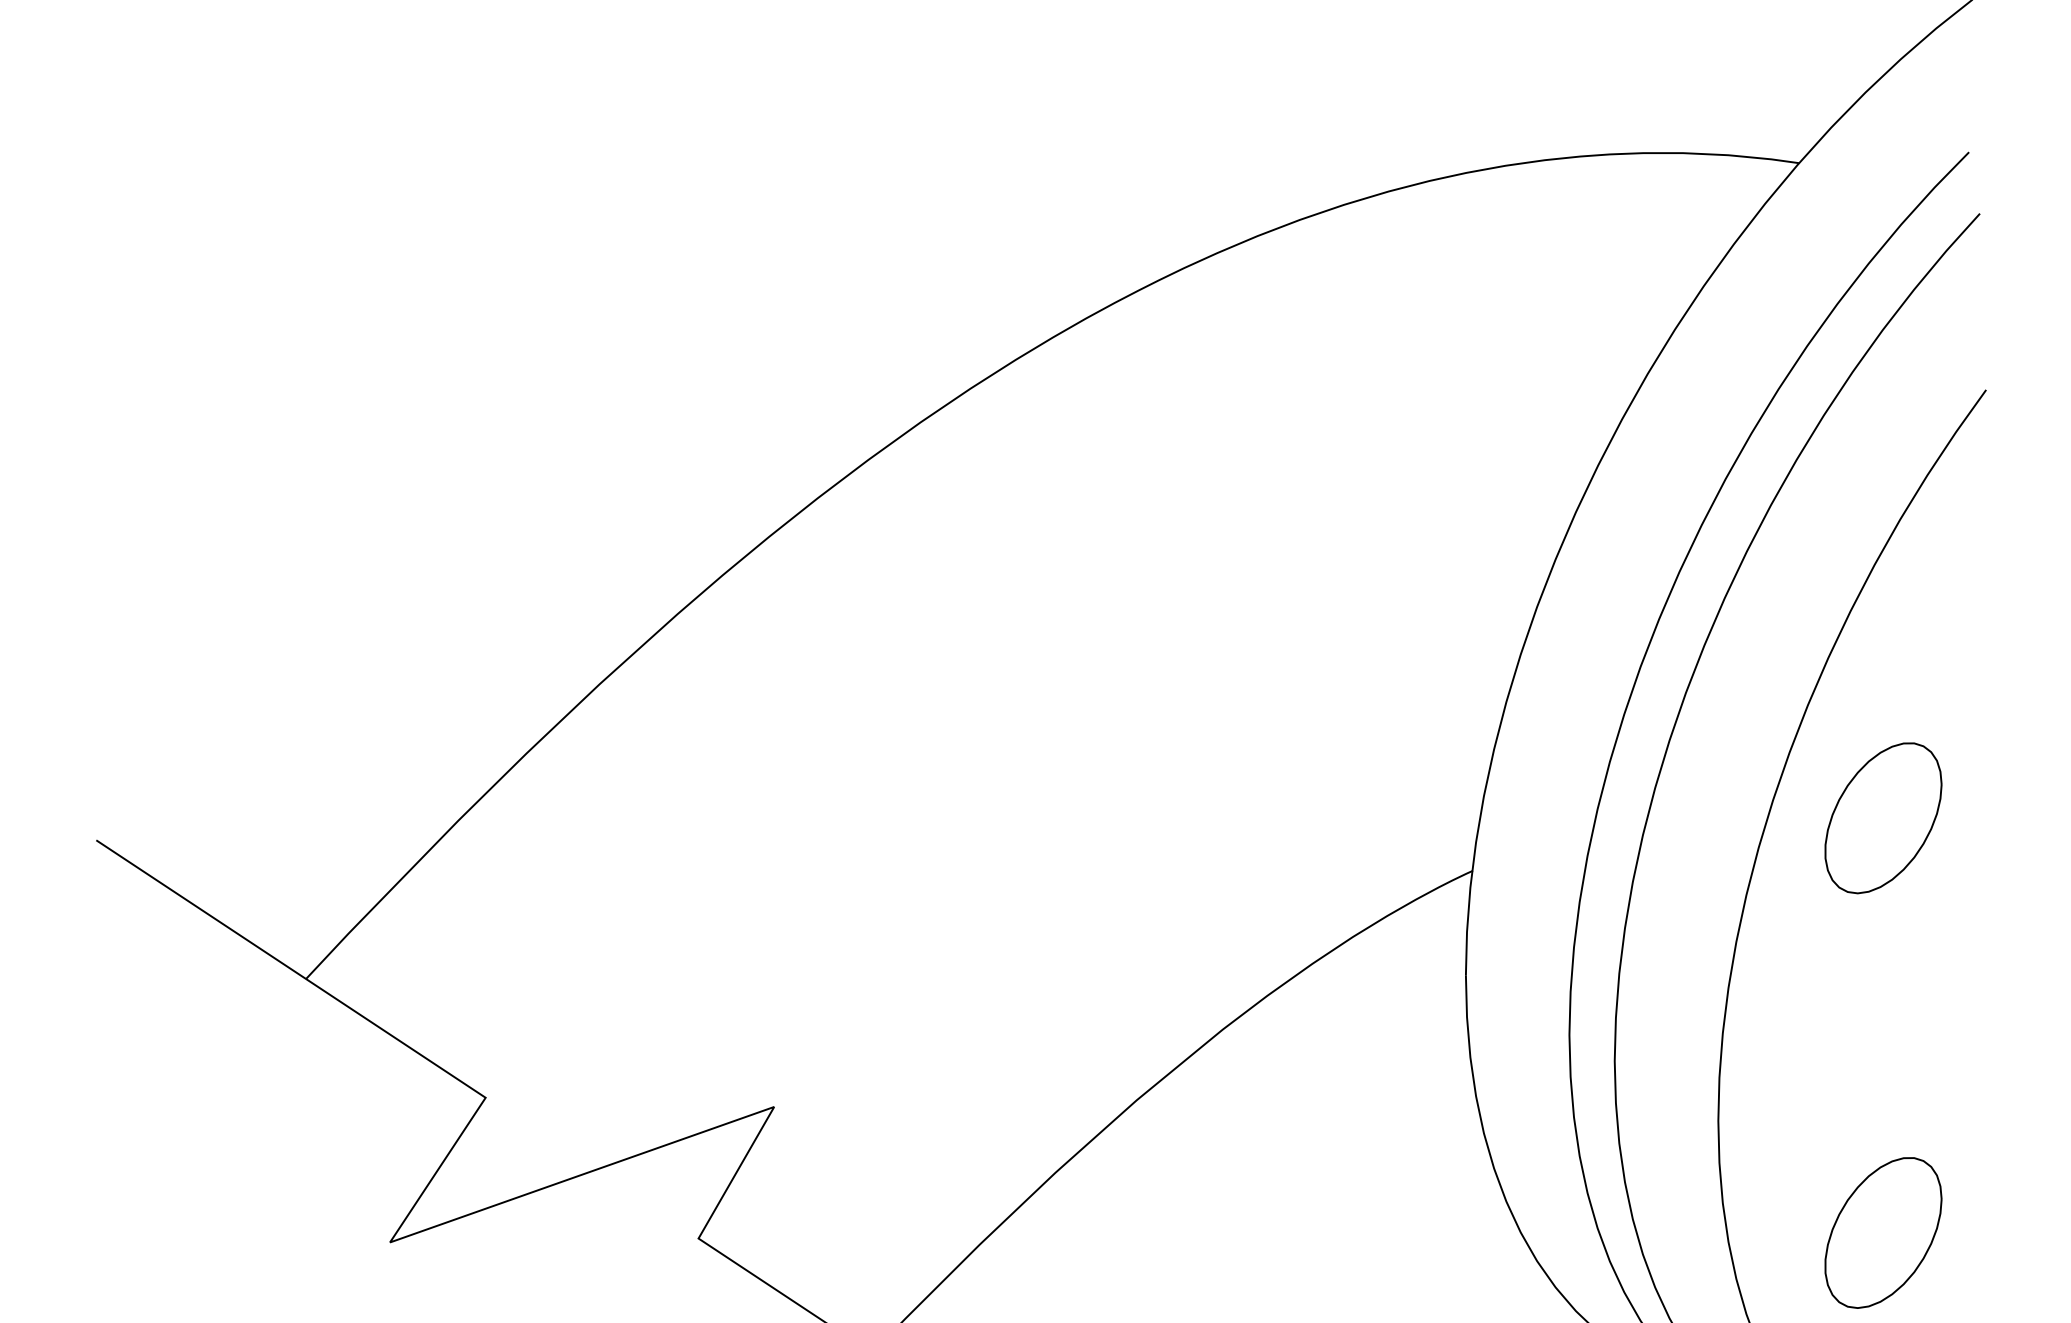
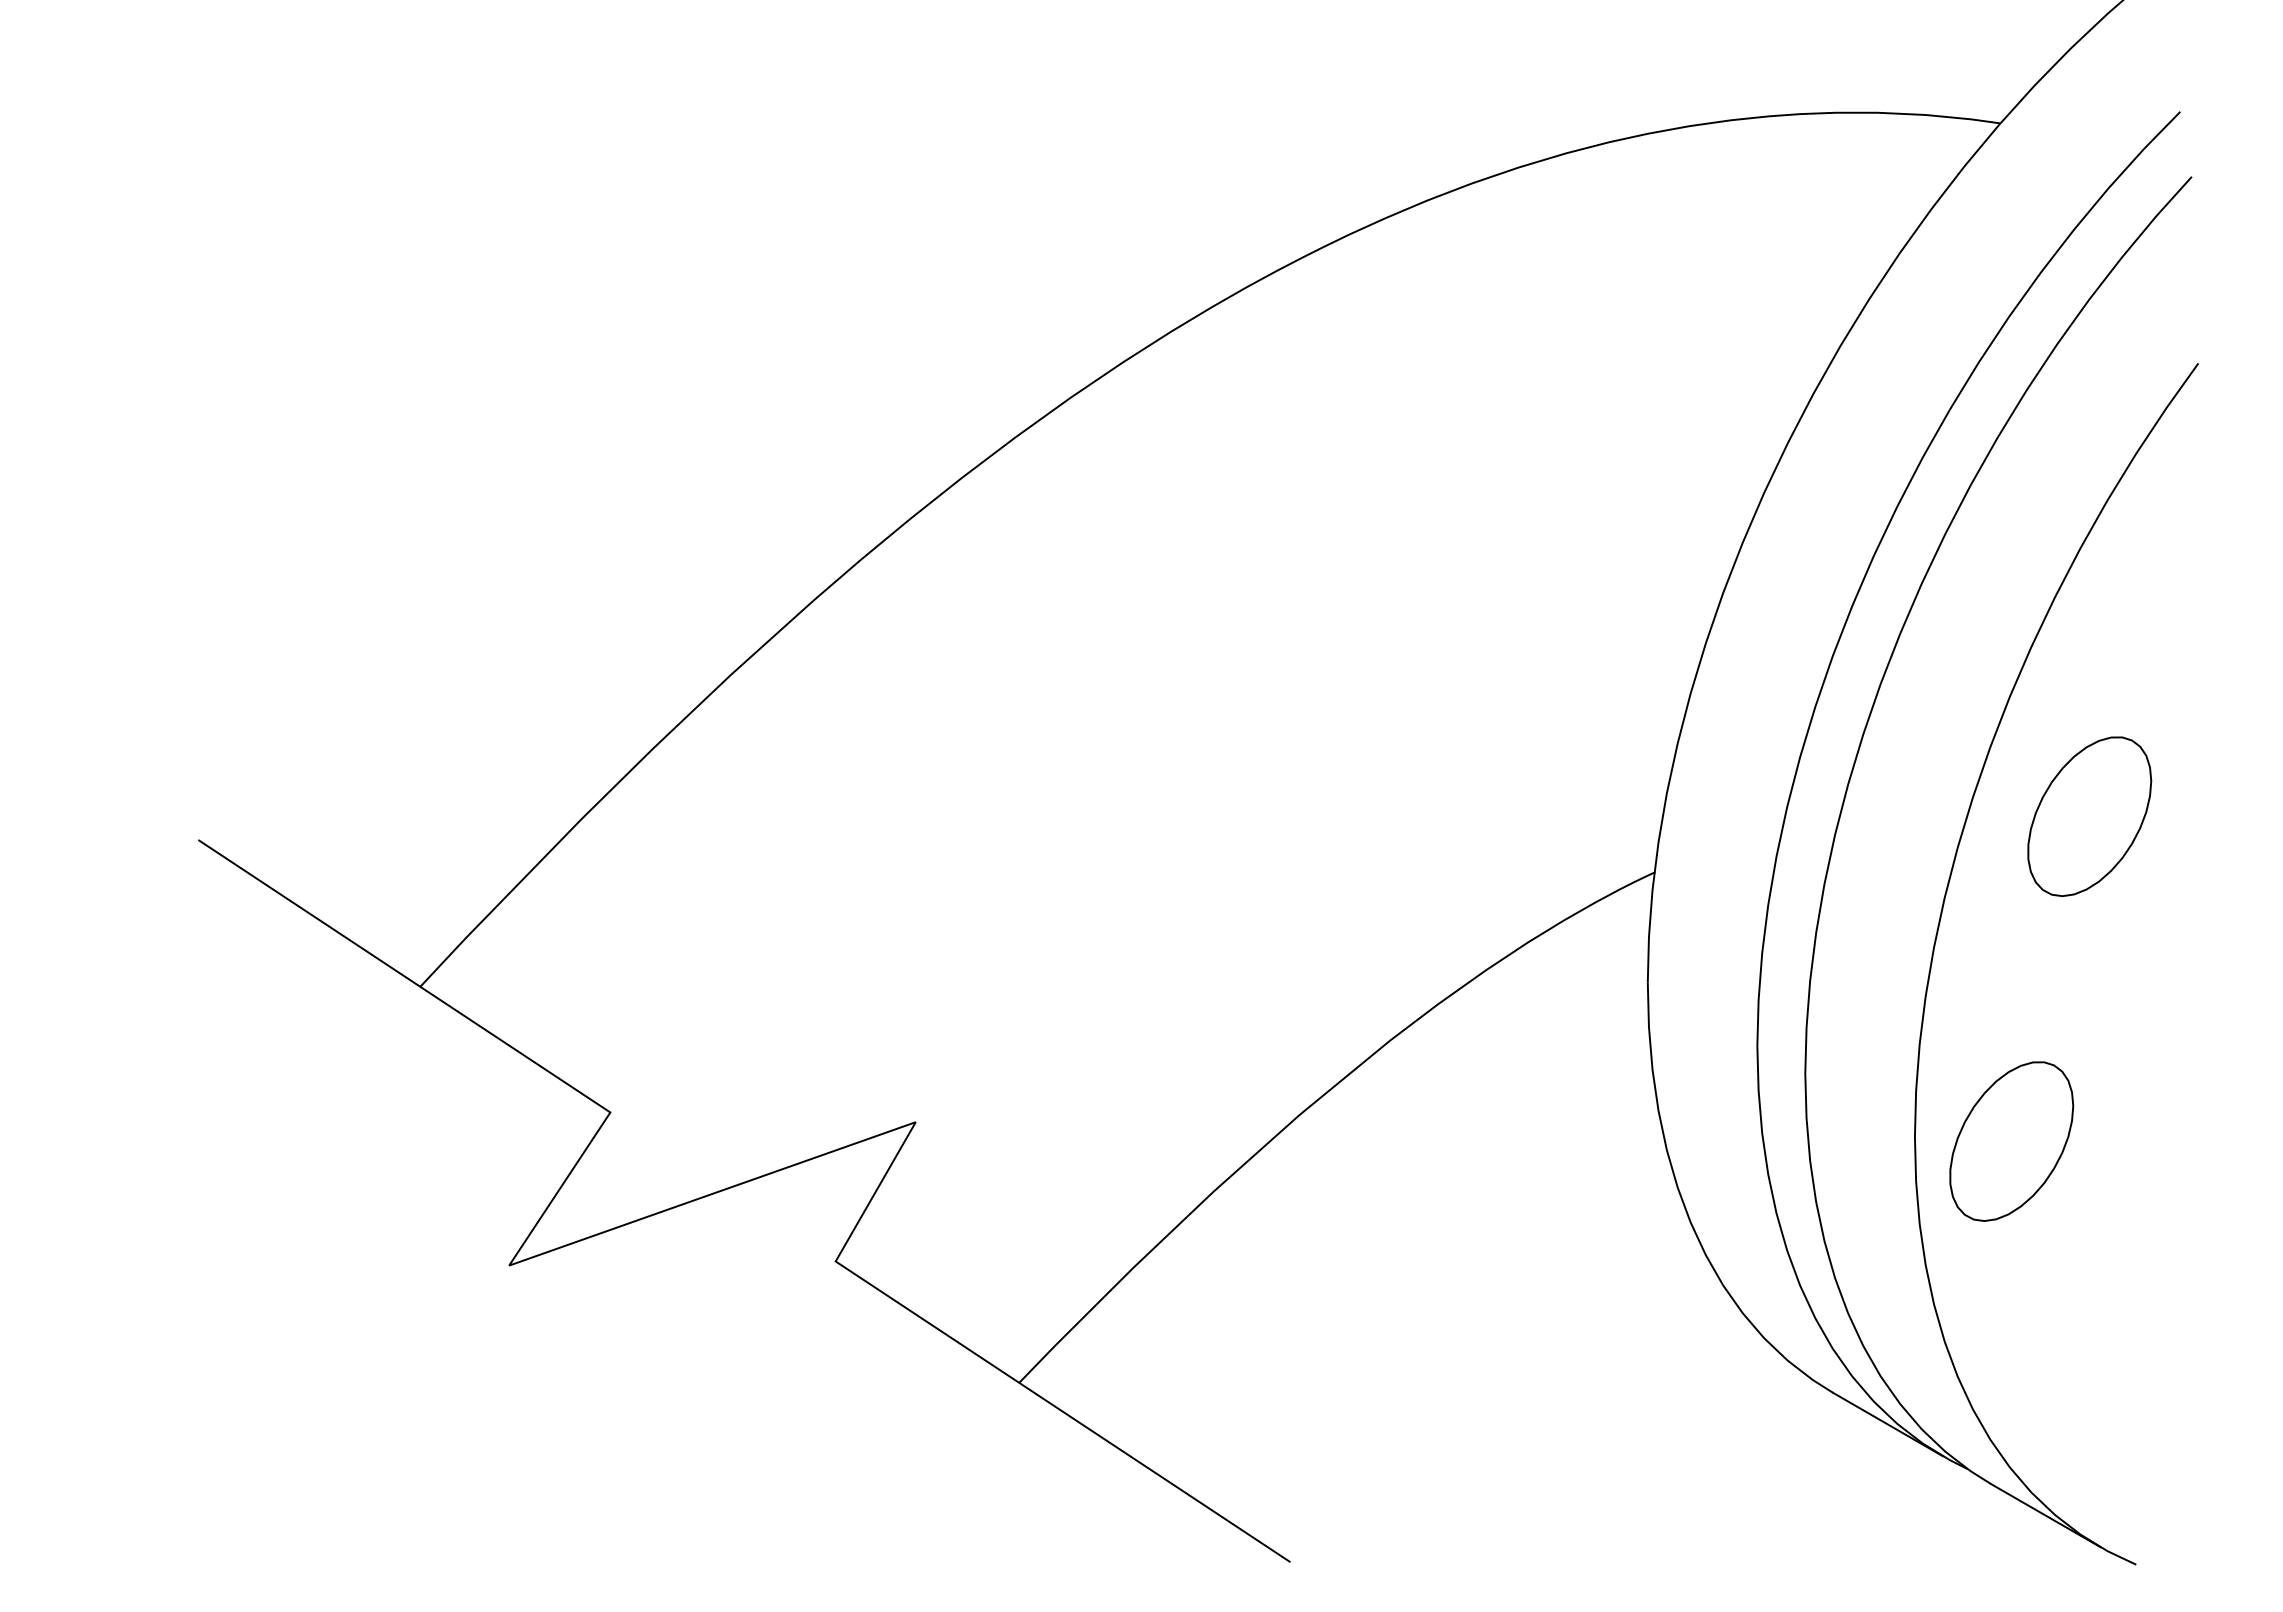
part: (1883, 1232) -> (2011, 1141), moved

